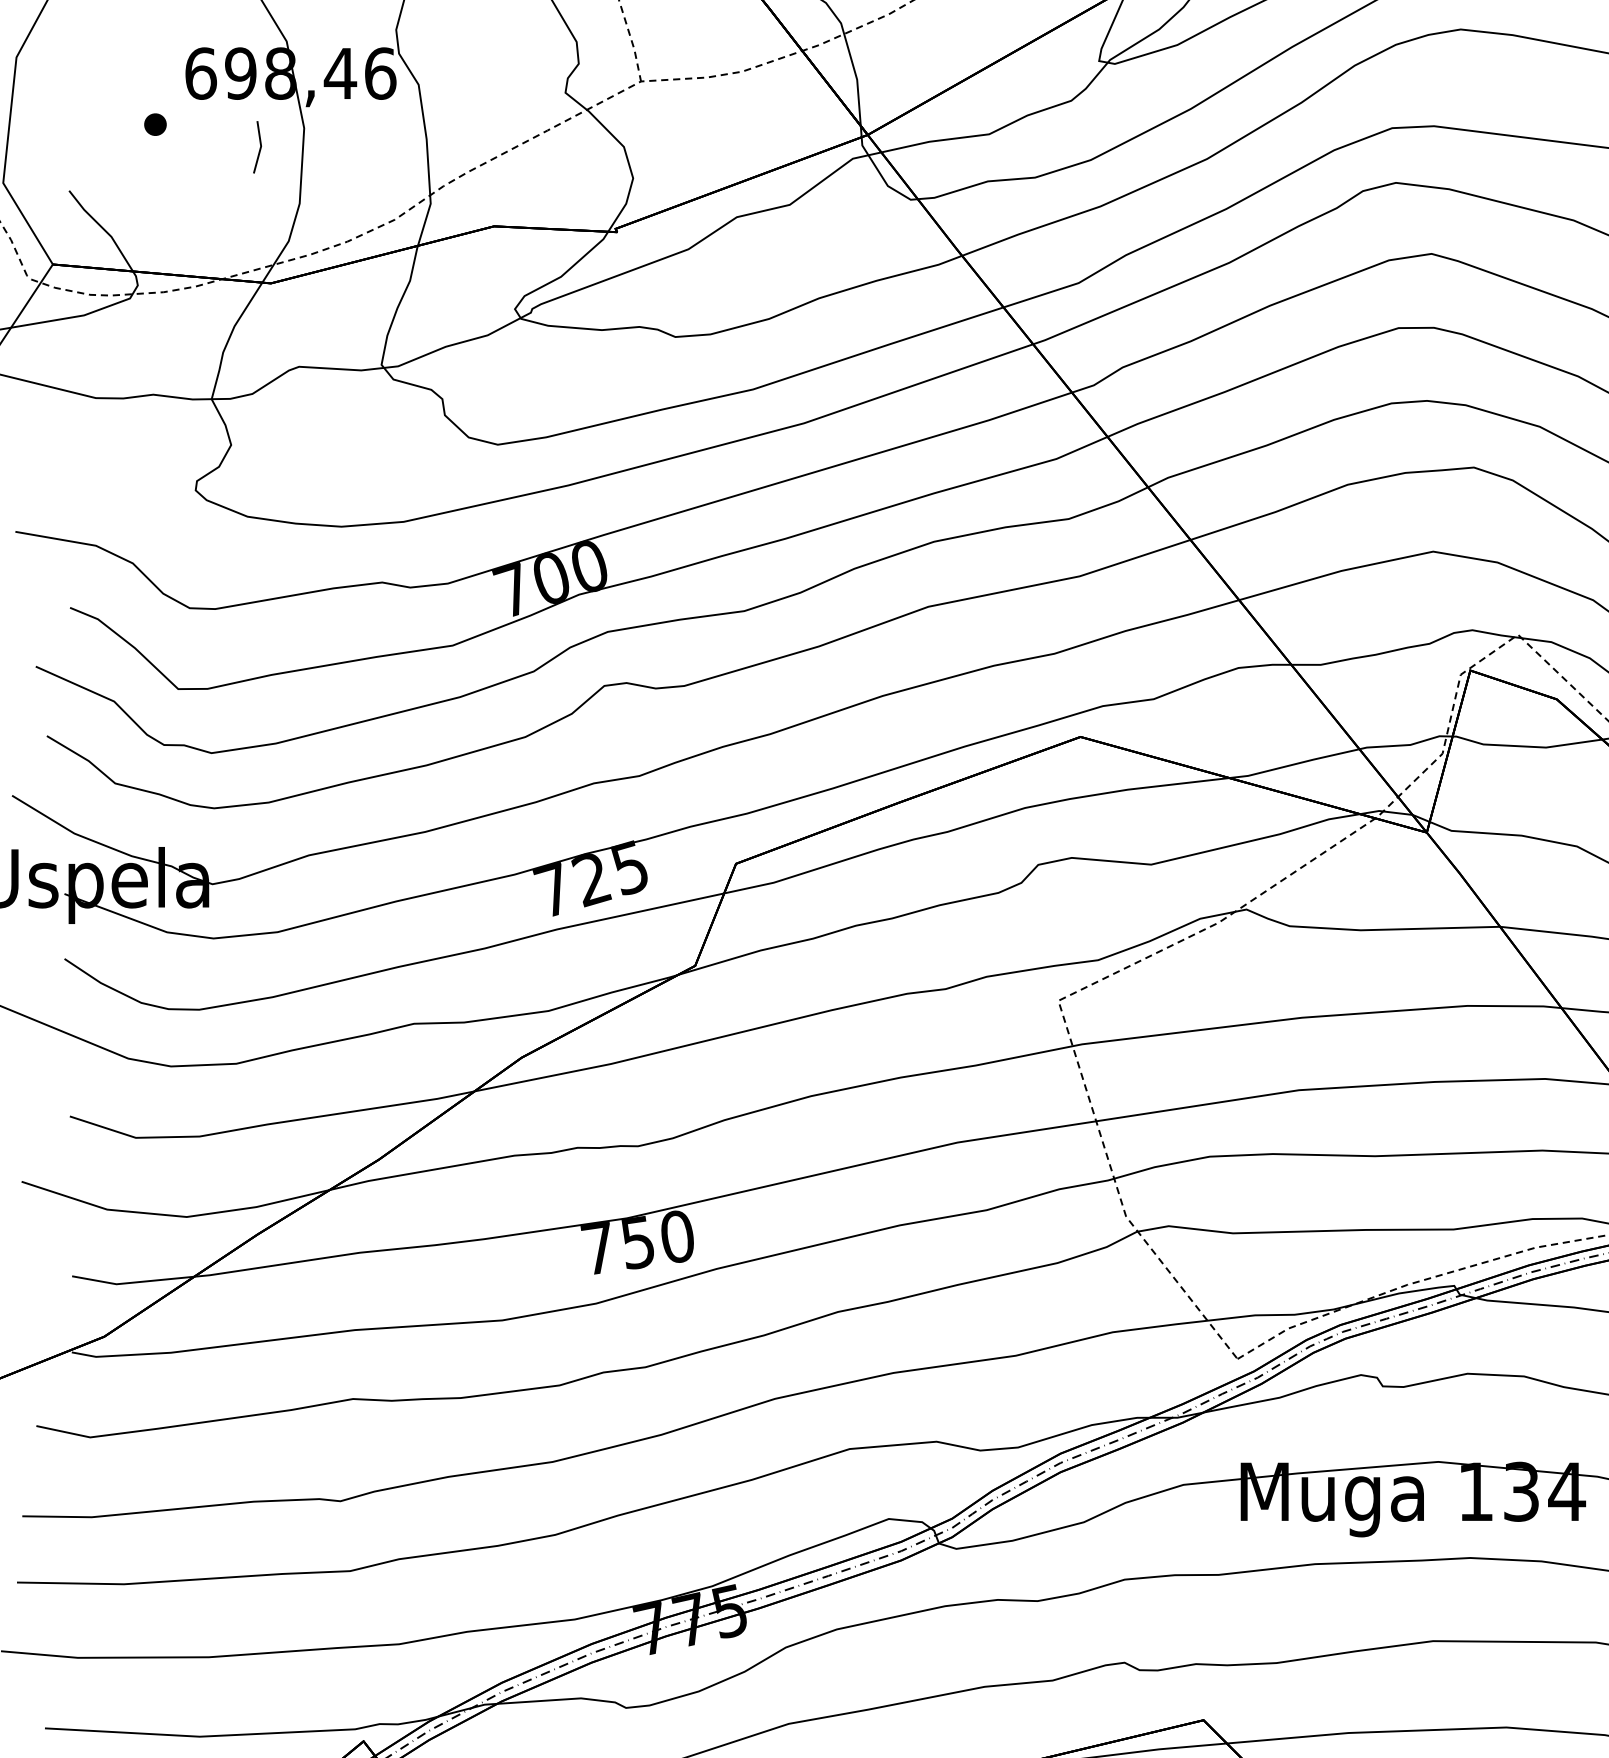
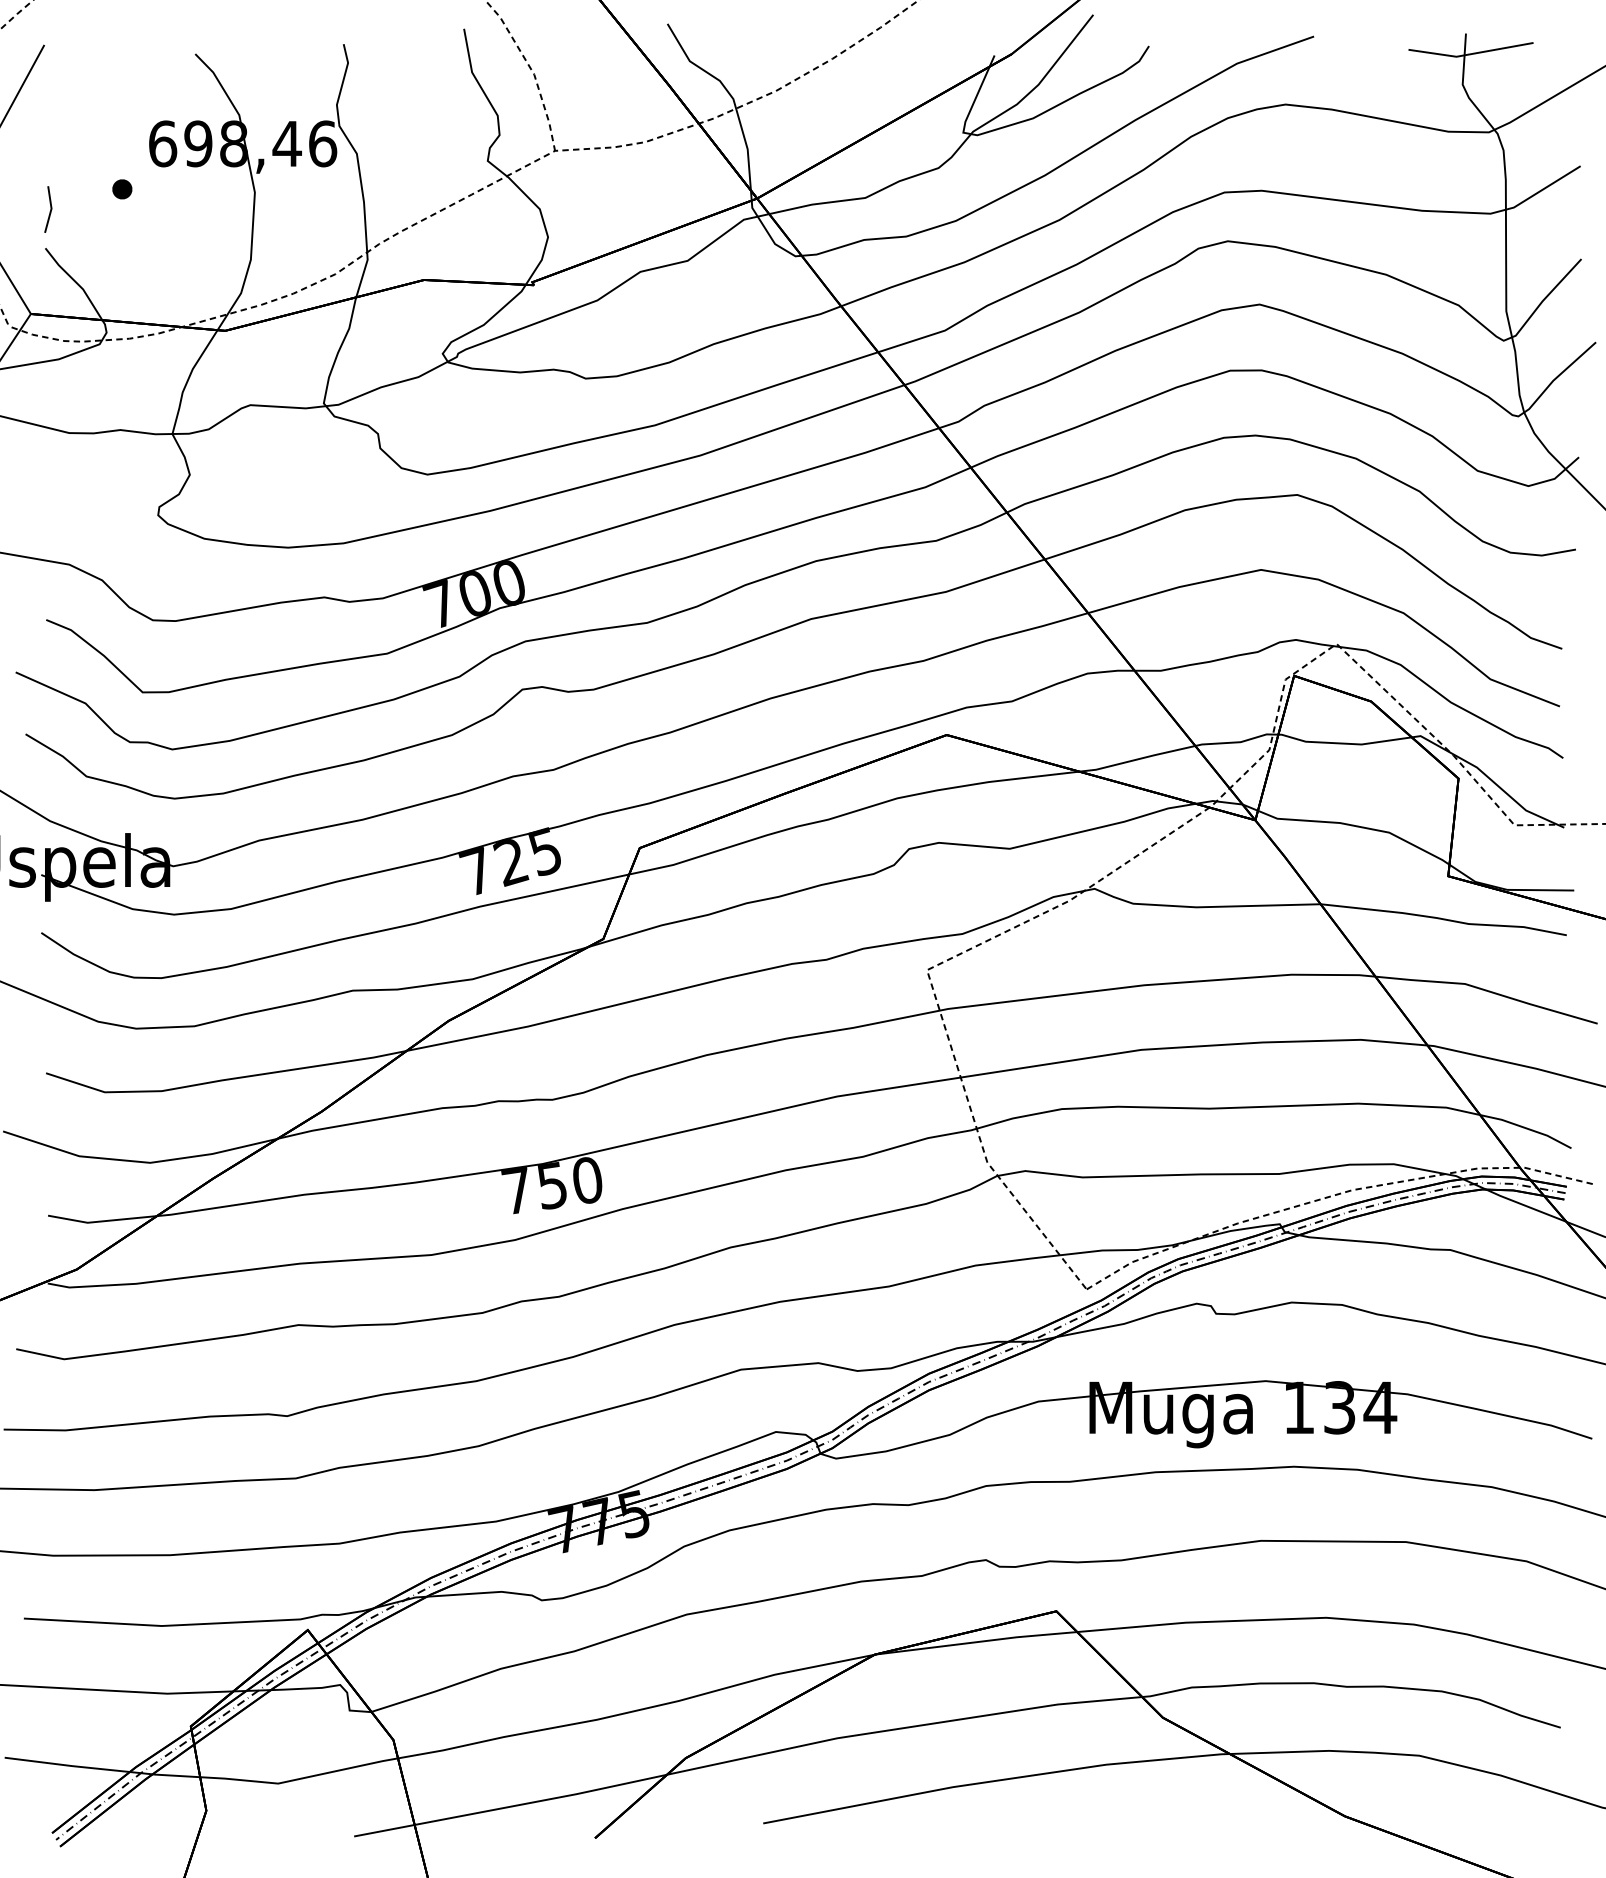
line: (259, 147) -> (50, 209), moved

